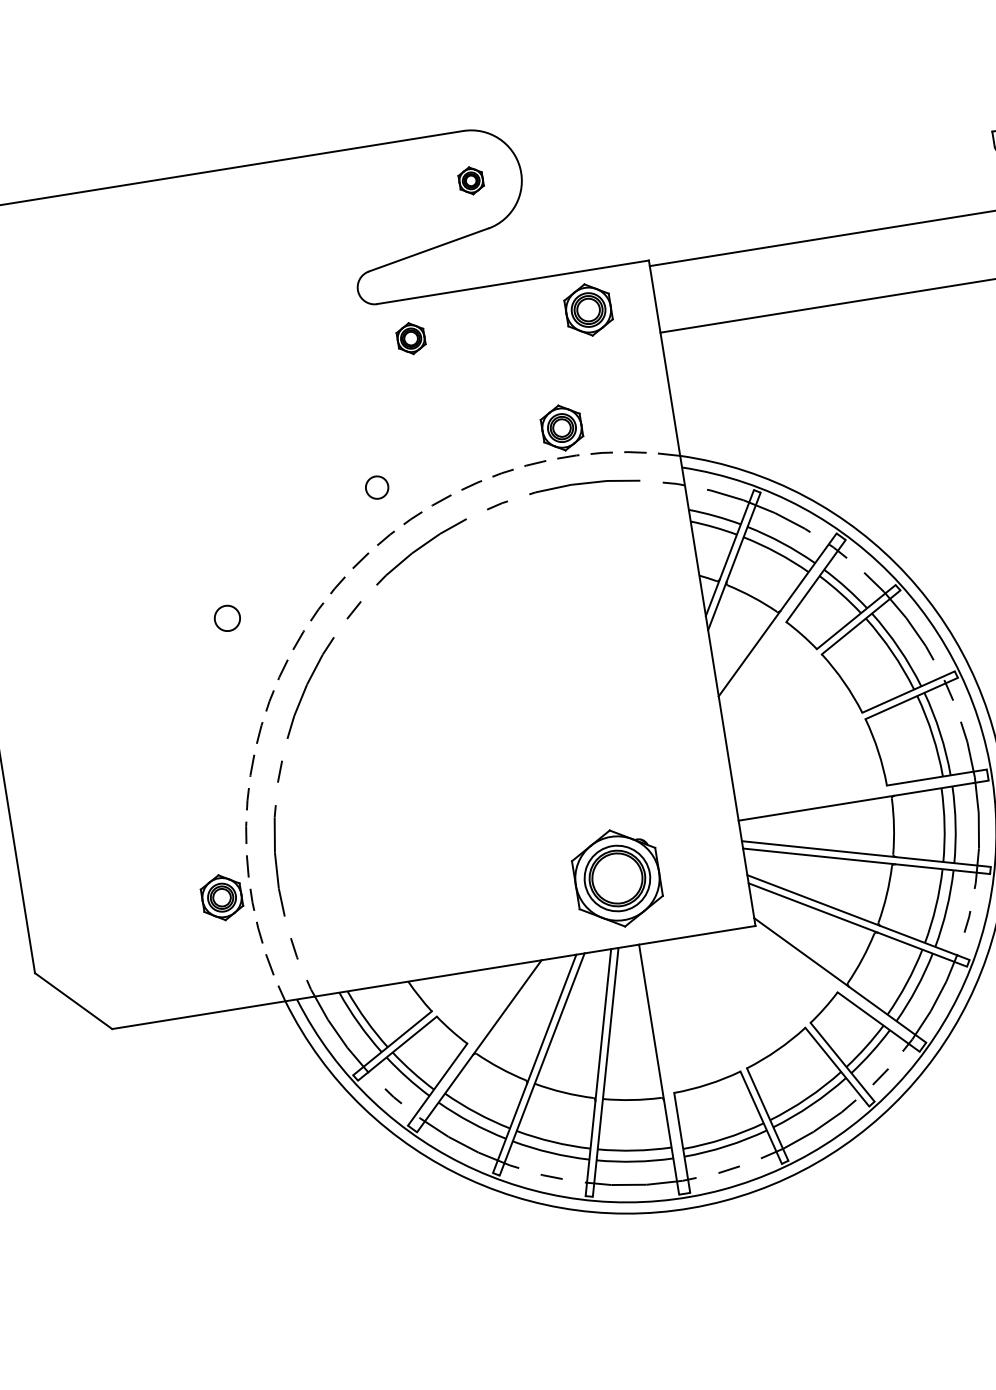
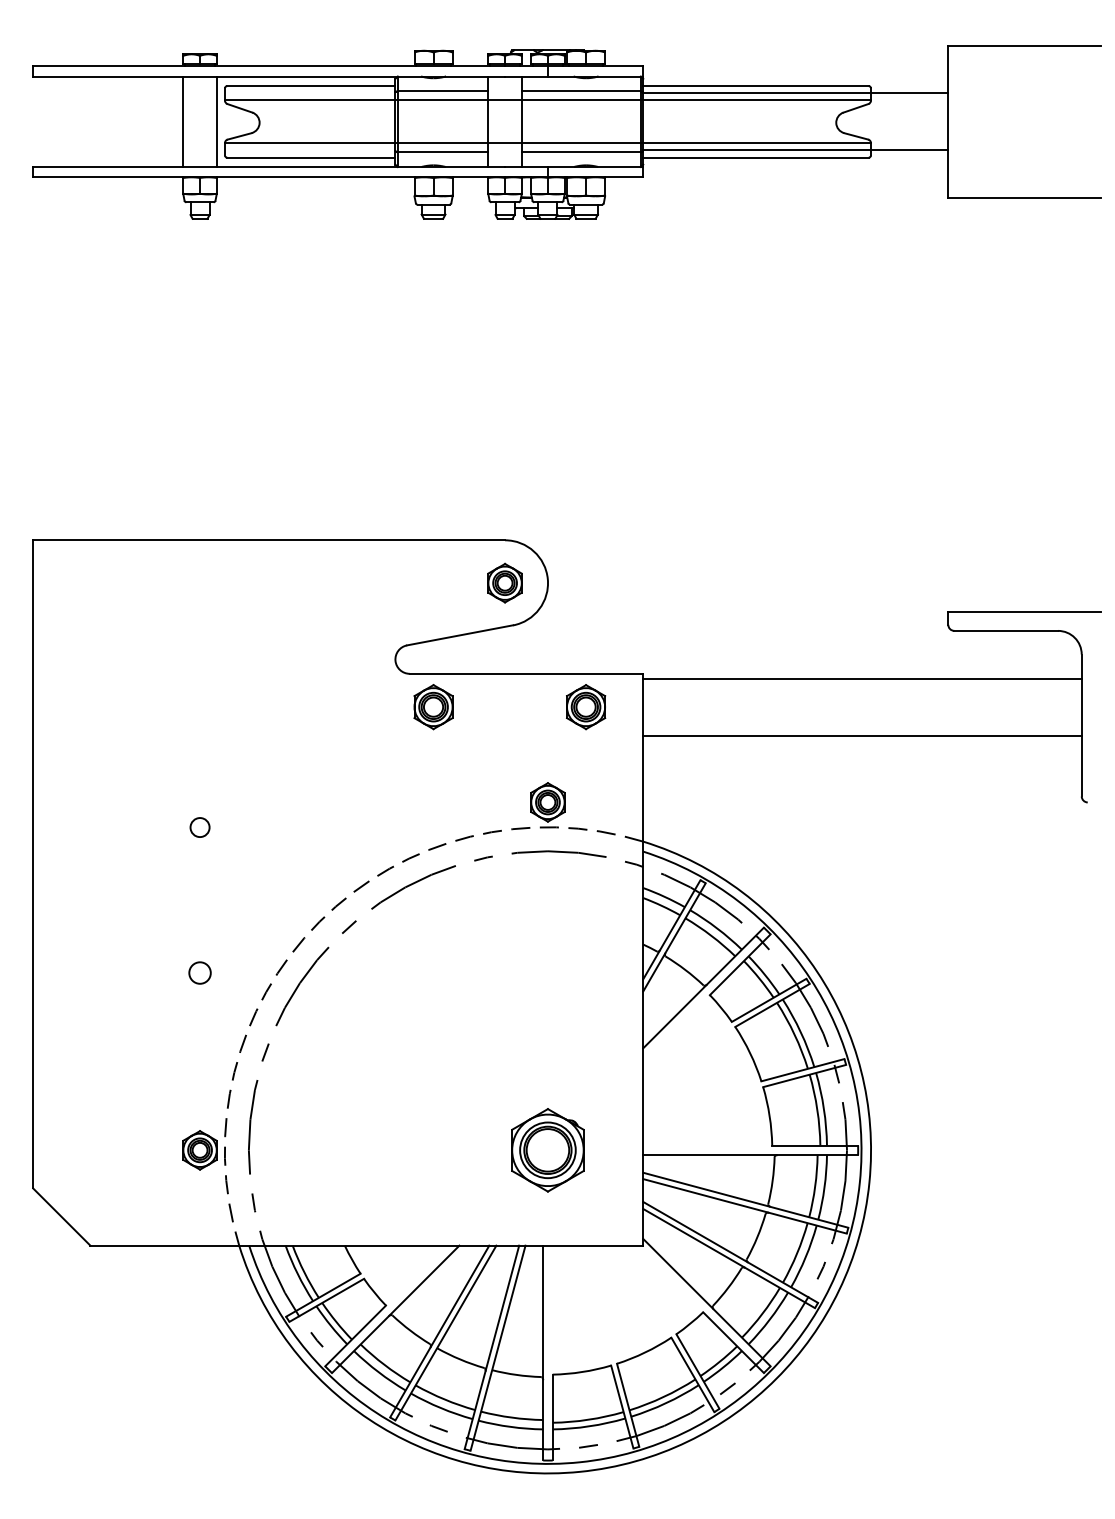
part: (470, 180) -> (504, 582), size x1.67
part: (411, 338) -> (433, 707), size x1.67
circle: (376, 487) -> (199, 827), moved
circle: (226, 617) -> (199, 972), moved
part: (616, 878) -> (547, 1150), moved

